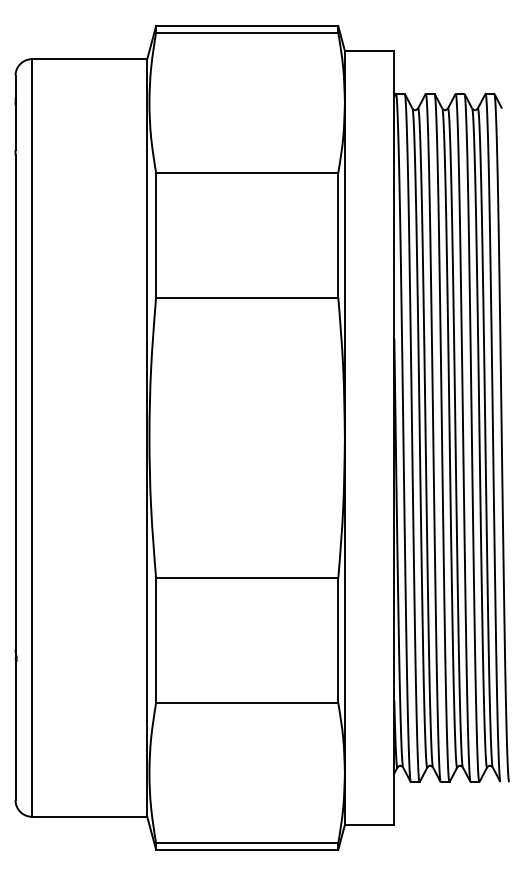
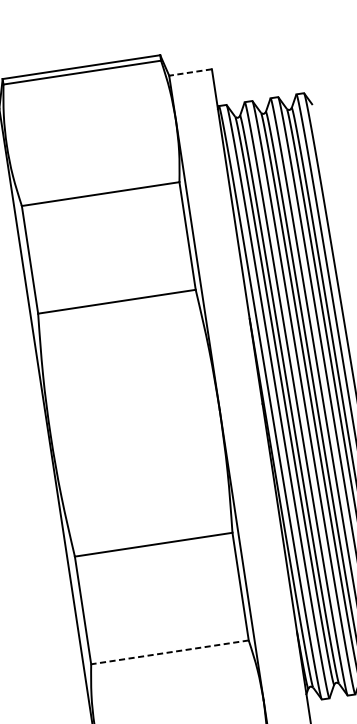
line: (369, 50) -> (190, 72), solid -> dashed
line: (246, 702) -> (169, 652), solid -> dashed

